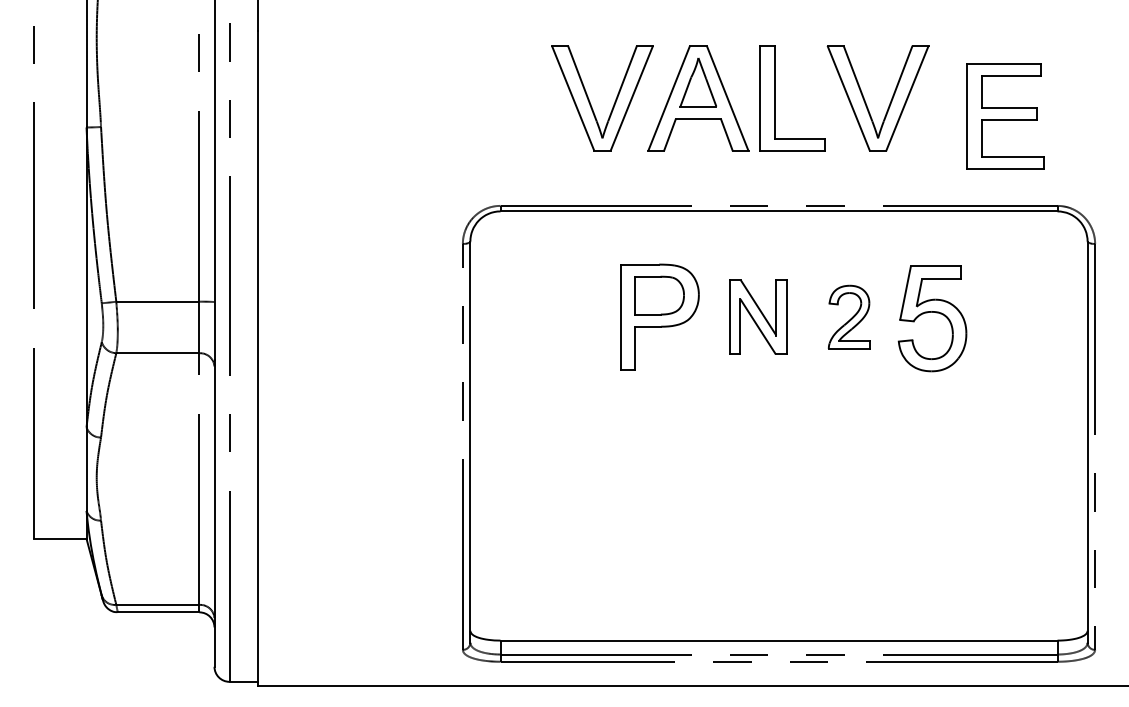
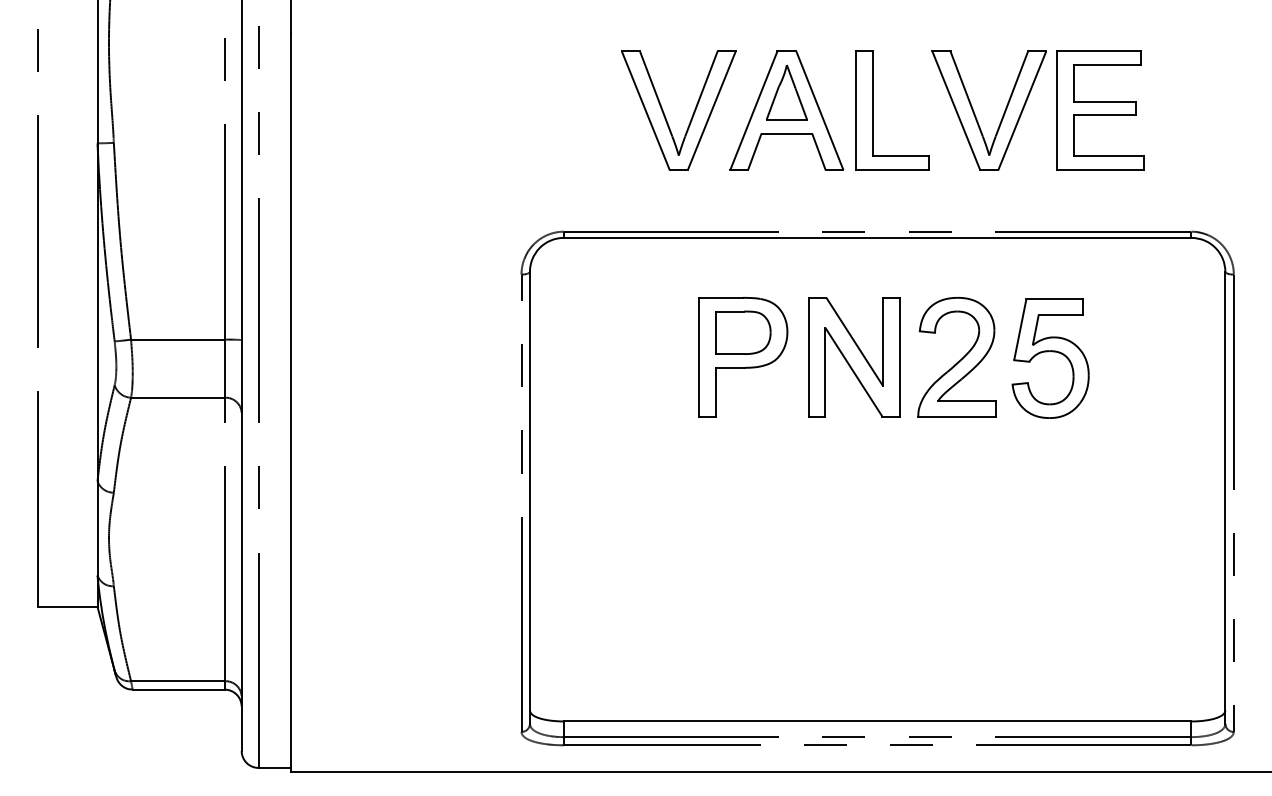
part: (1005, 116) -> (1100, 110), moved
part: (758, 317) -> (854, 357), size x1.43
part: (848, 317) -> (956, 357), size x1.67

